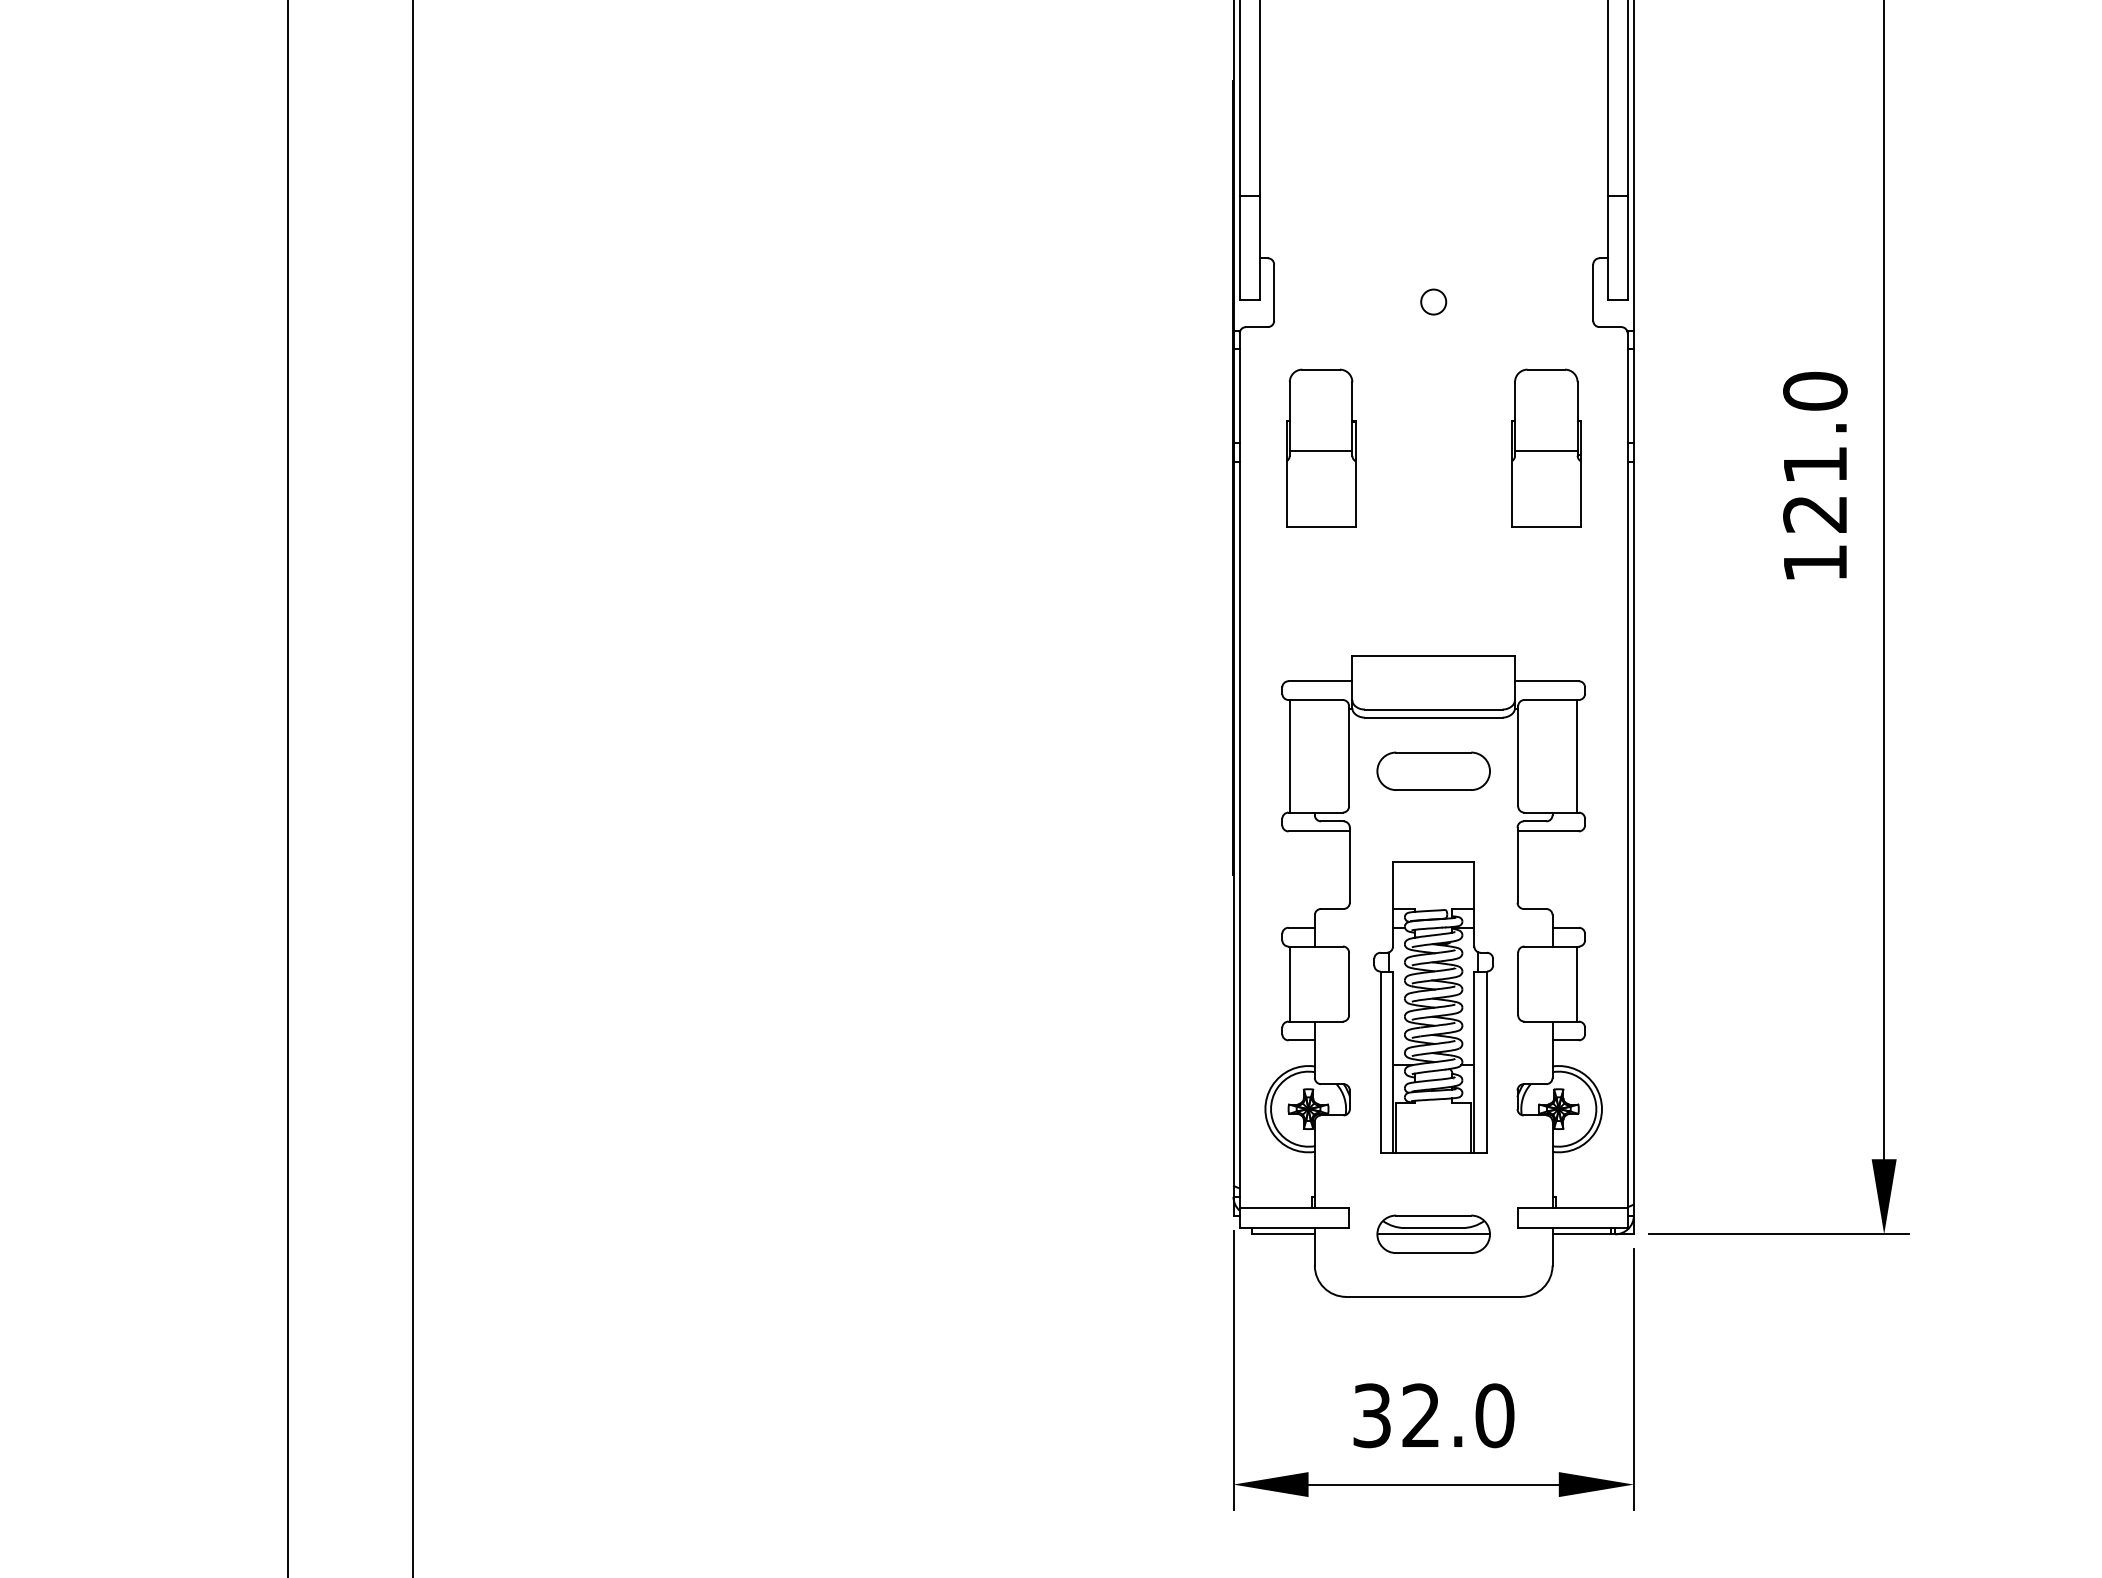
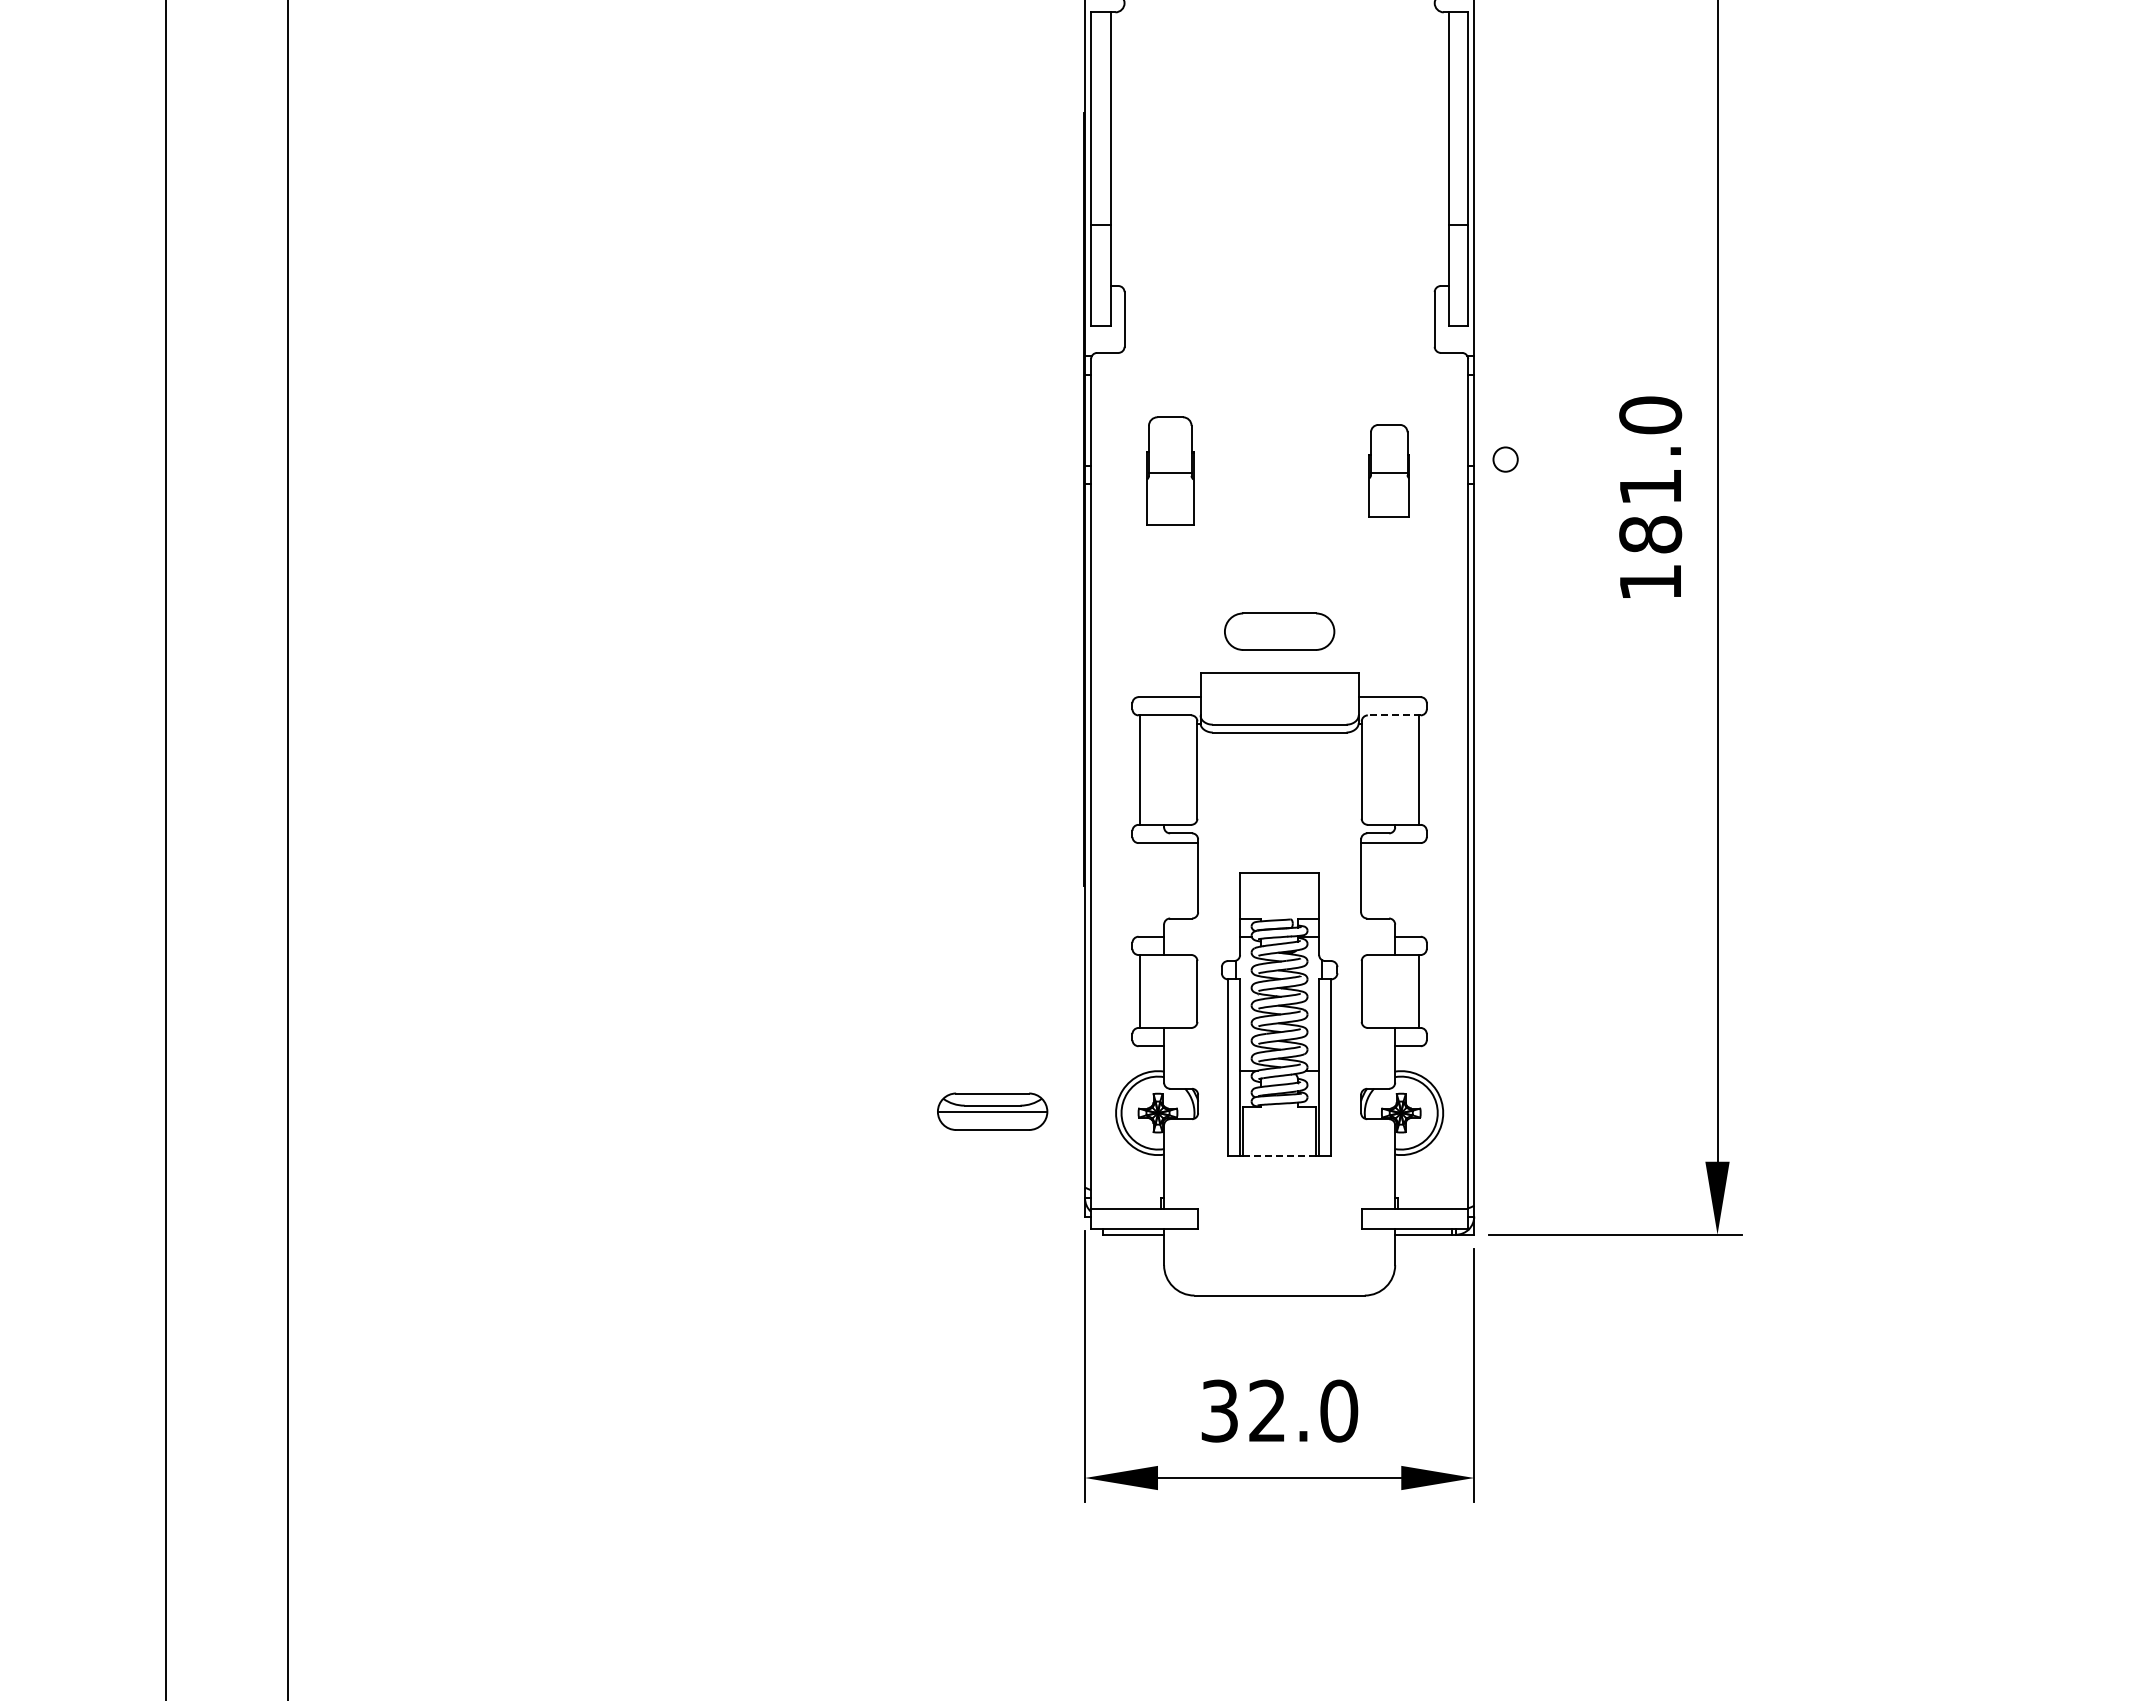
circle: (1433, 301) -> (1505, 459), moved
part: (1321, 448) -> (1170, 470), size x0.7
part: (1546, 448) -> (1389, 470), size x0.6
text: (1815, 513) -> (1650, 534), 121.0 -> 181.0
line: (1550, 700) -> (1393, 715), solid -> dashed
part: (1433, 771) -> (1279, 631), moved
line: (1433, 1152) -> (1279, 1155), solid -> dashed
part: (1433, 1234) -> (992, 1111), moved

